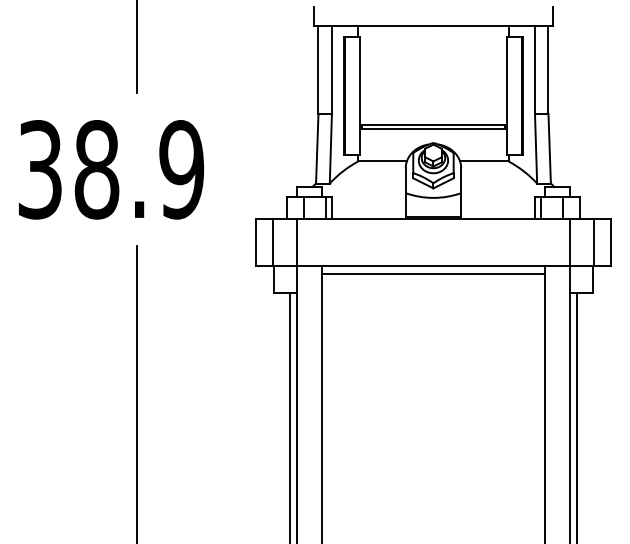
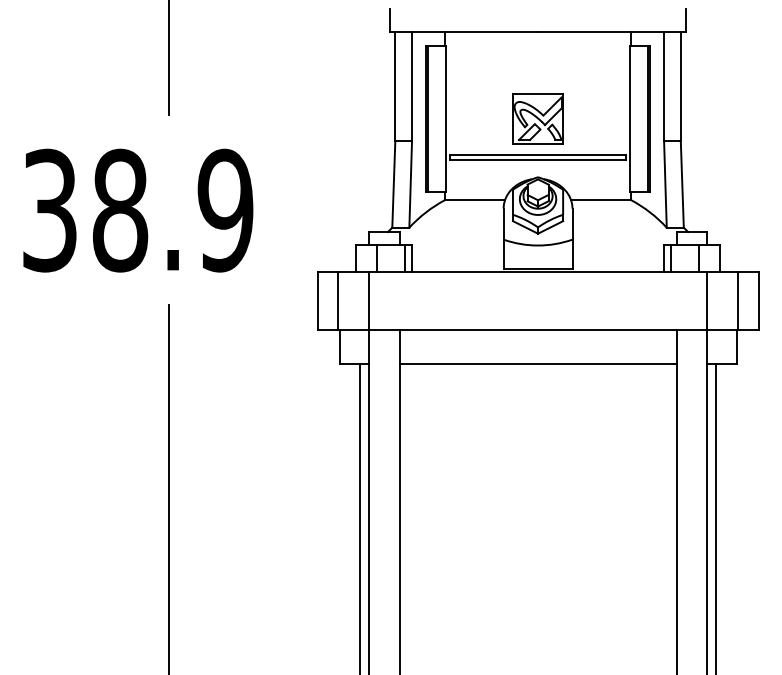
part: (433, 95) -> (537, 118), added
line: (433, 273) -> (537, 363), moved

